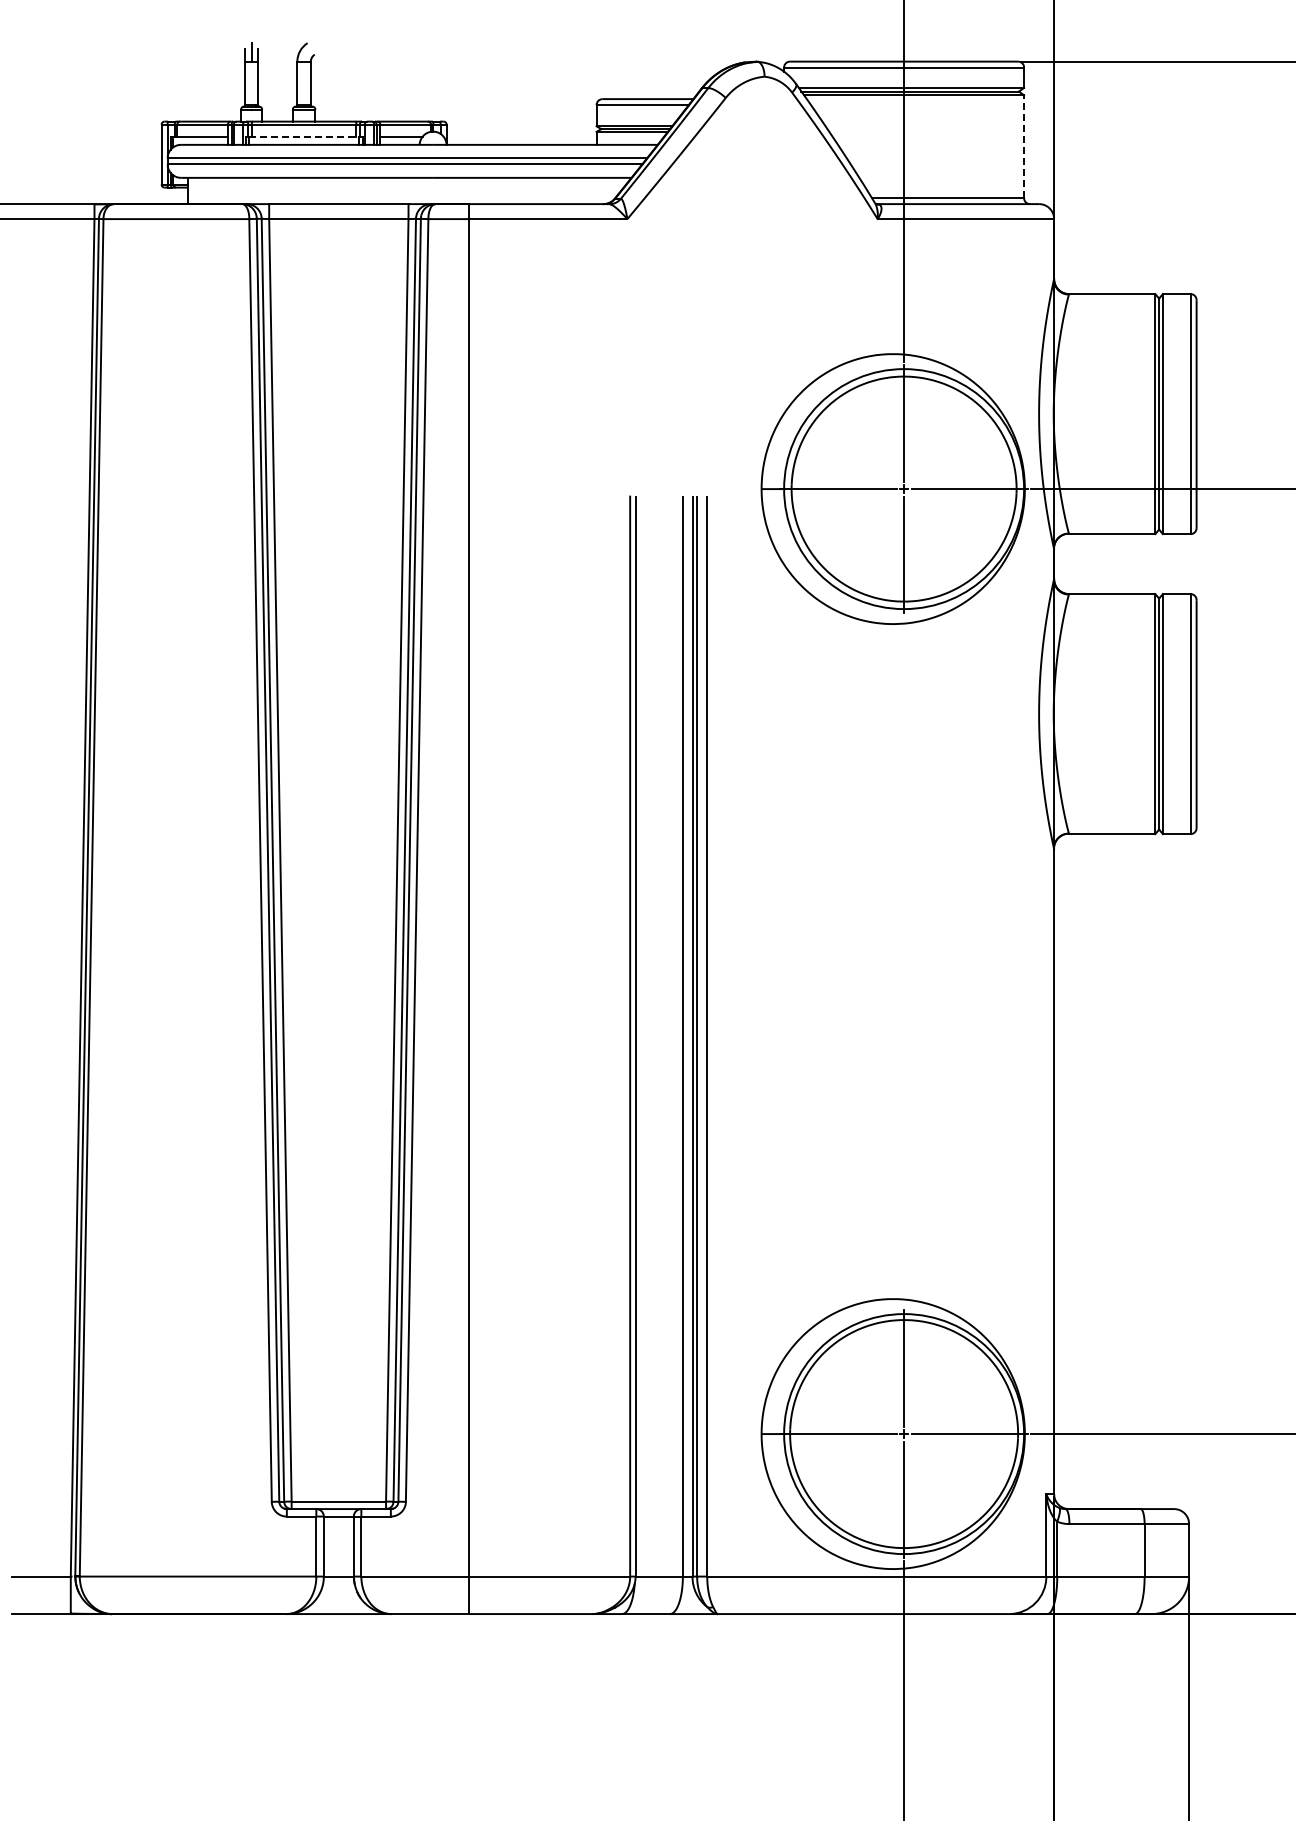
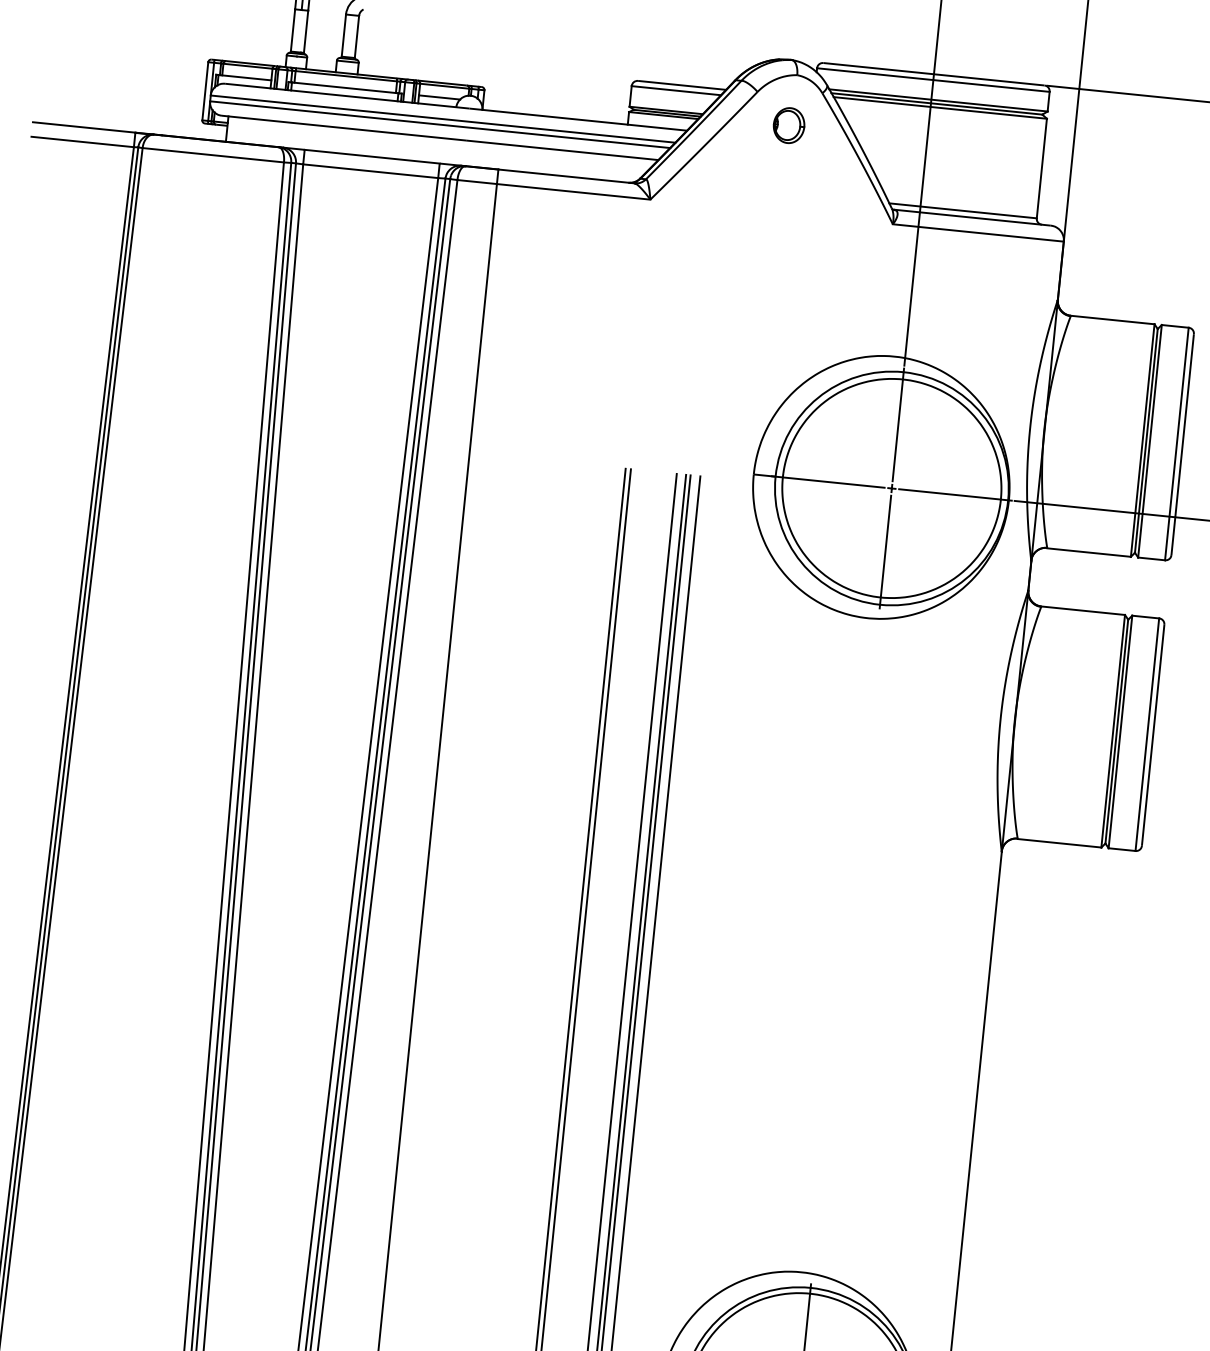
part: (760, 128) -> (788, 124), added
line: (304, 136) -> (345, 87), dashed -> solid
line: (1024, 146) -> (1042, 168), dashed -> solid

